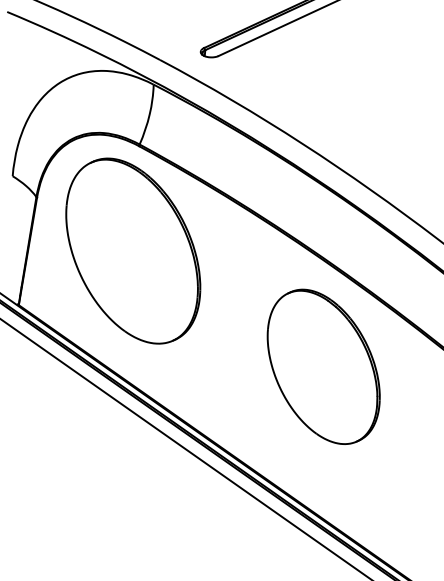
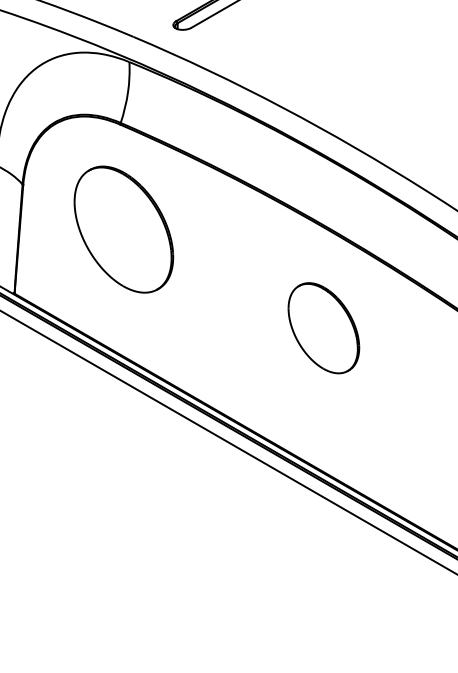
part: (132, 250) -> (123, 229), size x0.7
part: (323, 367) -> (323, 328), size x0.6

